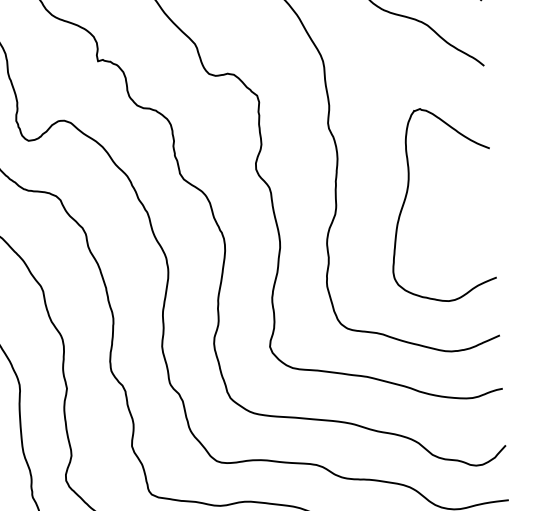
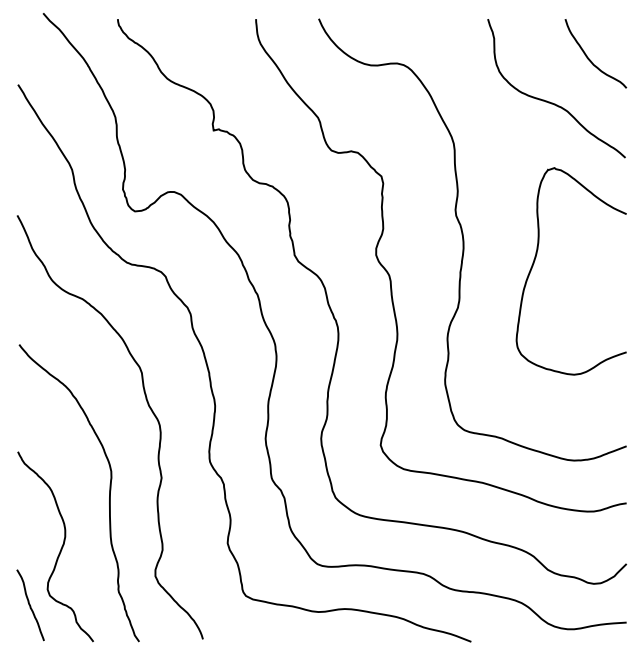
curve: (406, 196) -> (535, 260), moved

